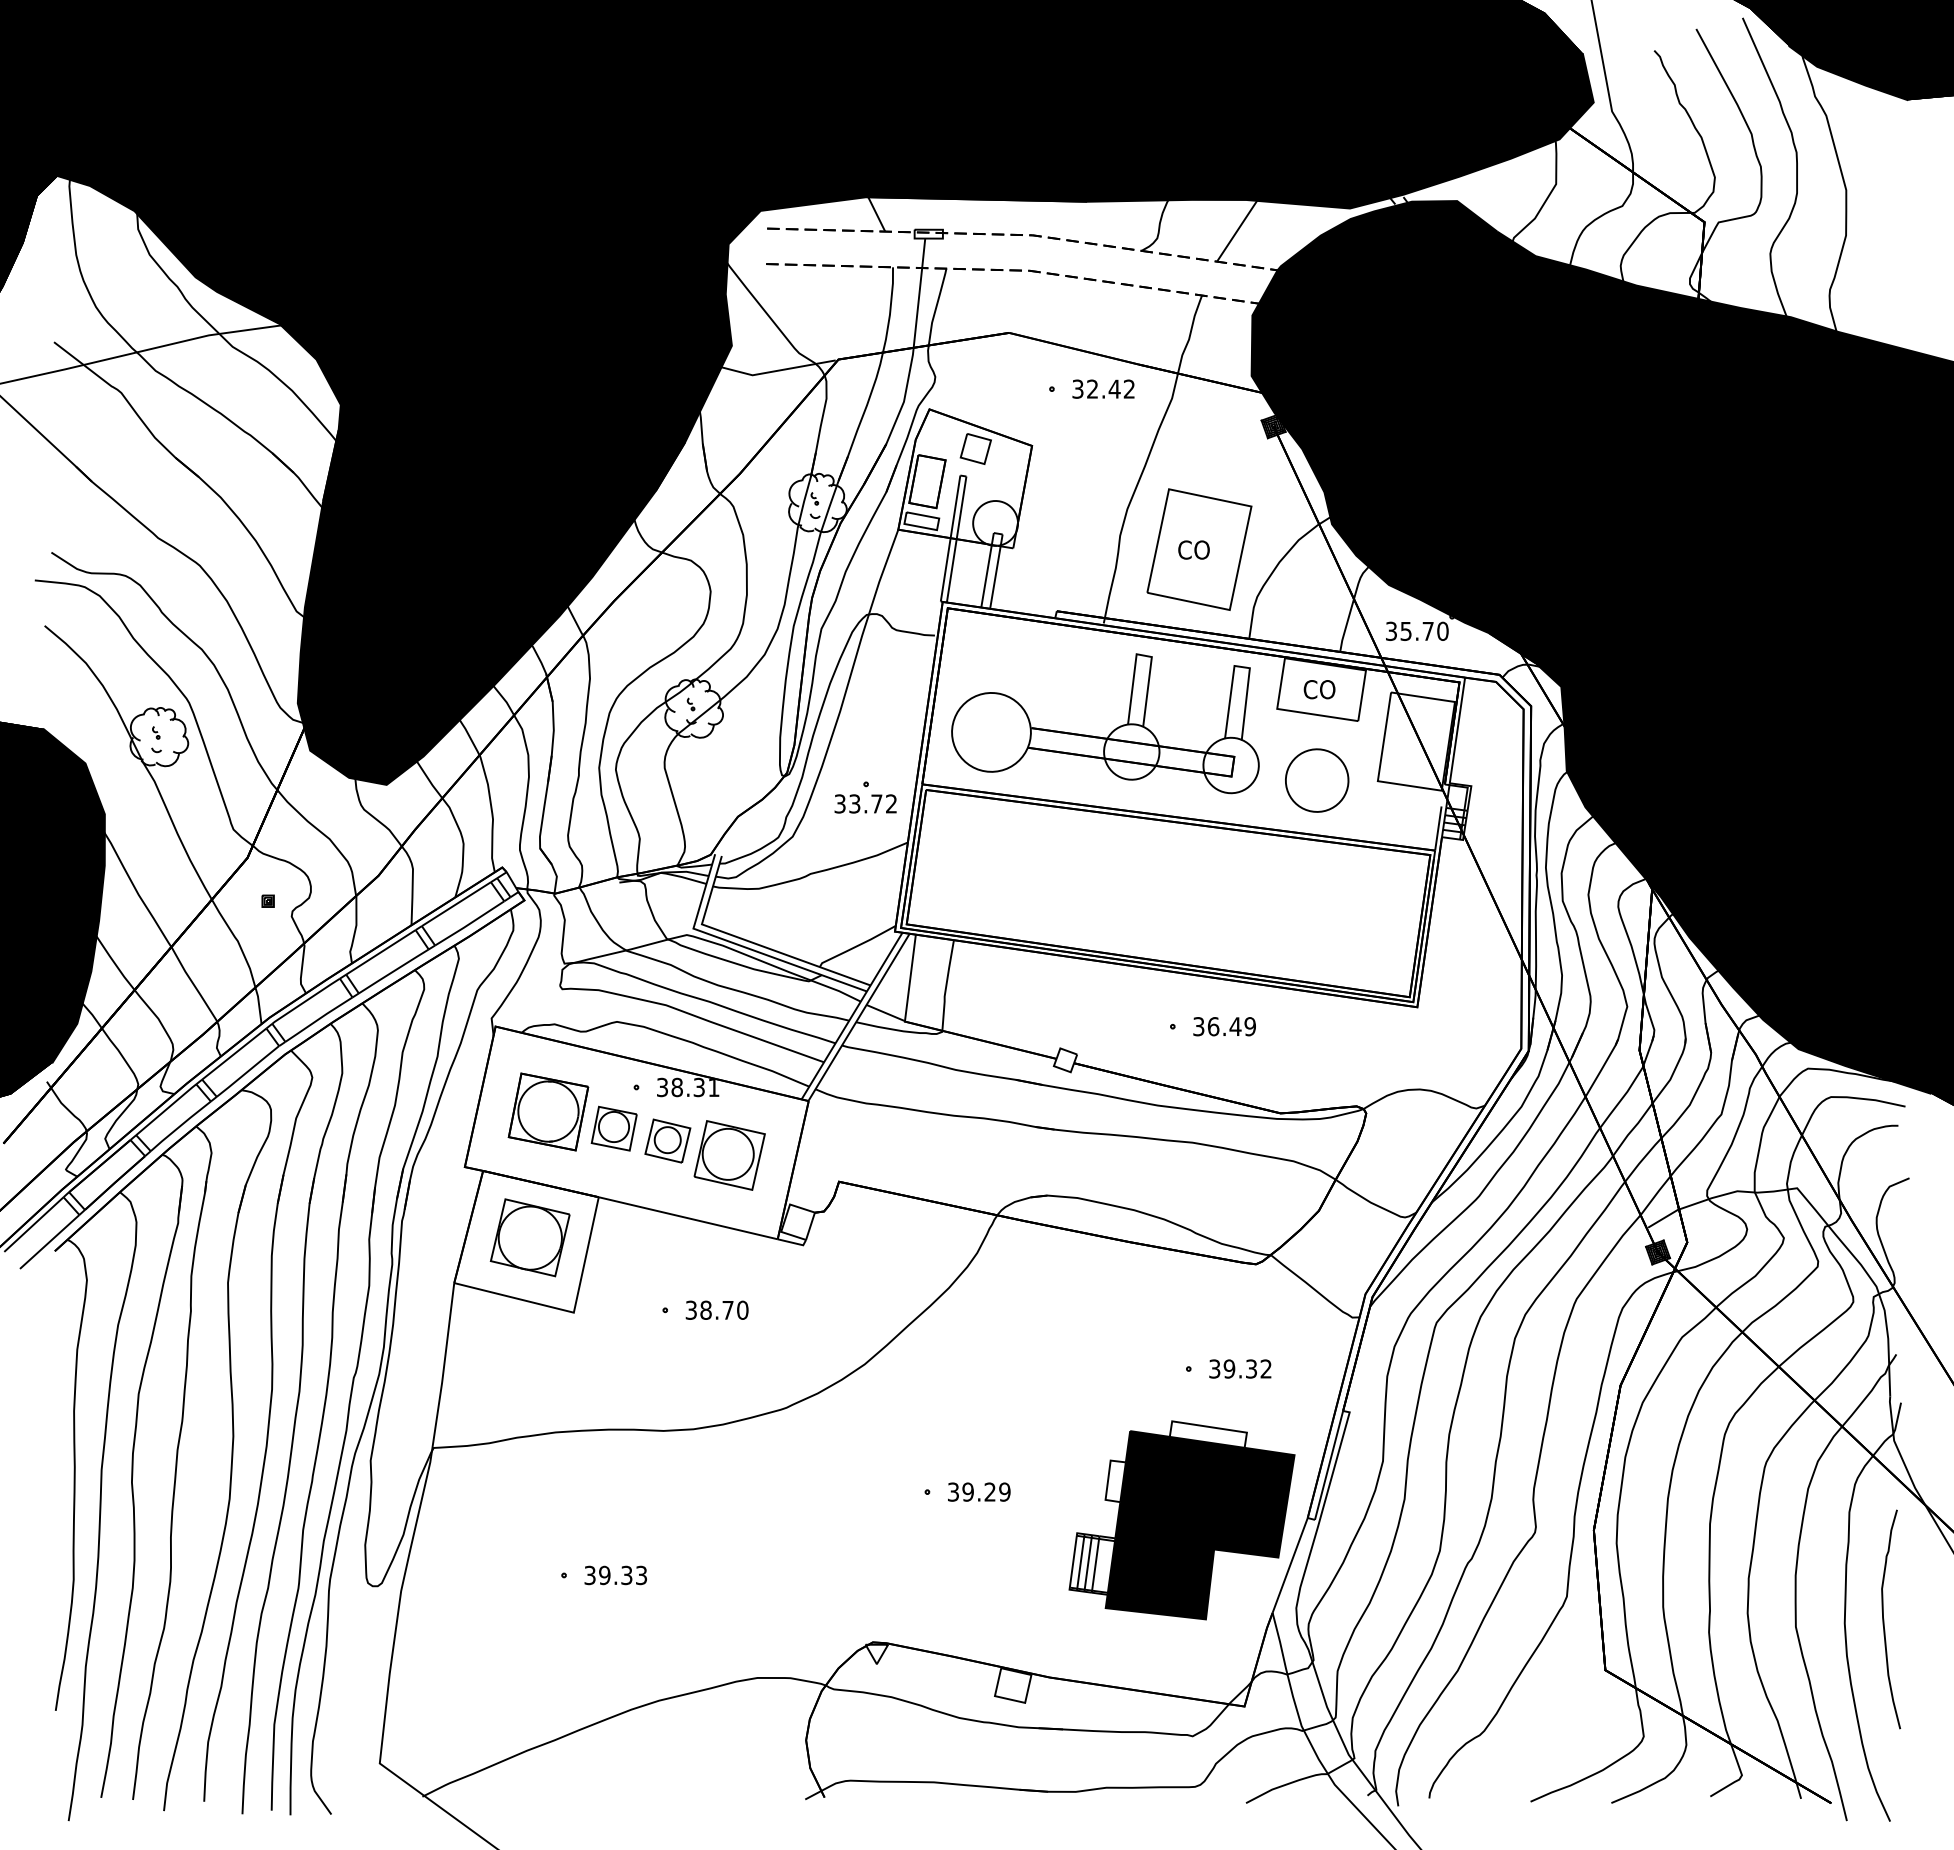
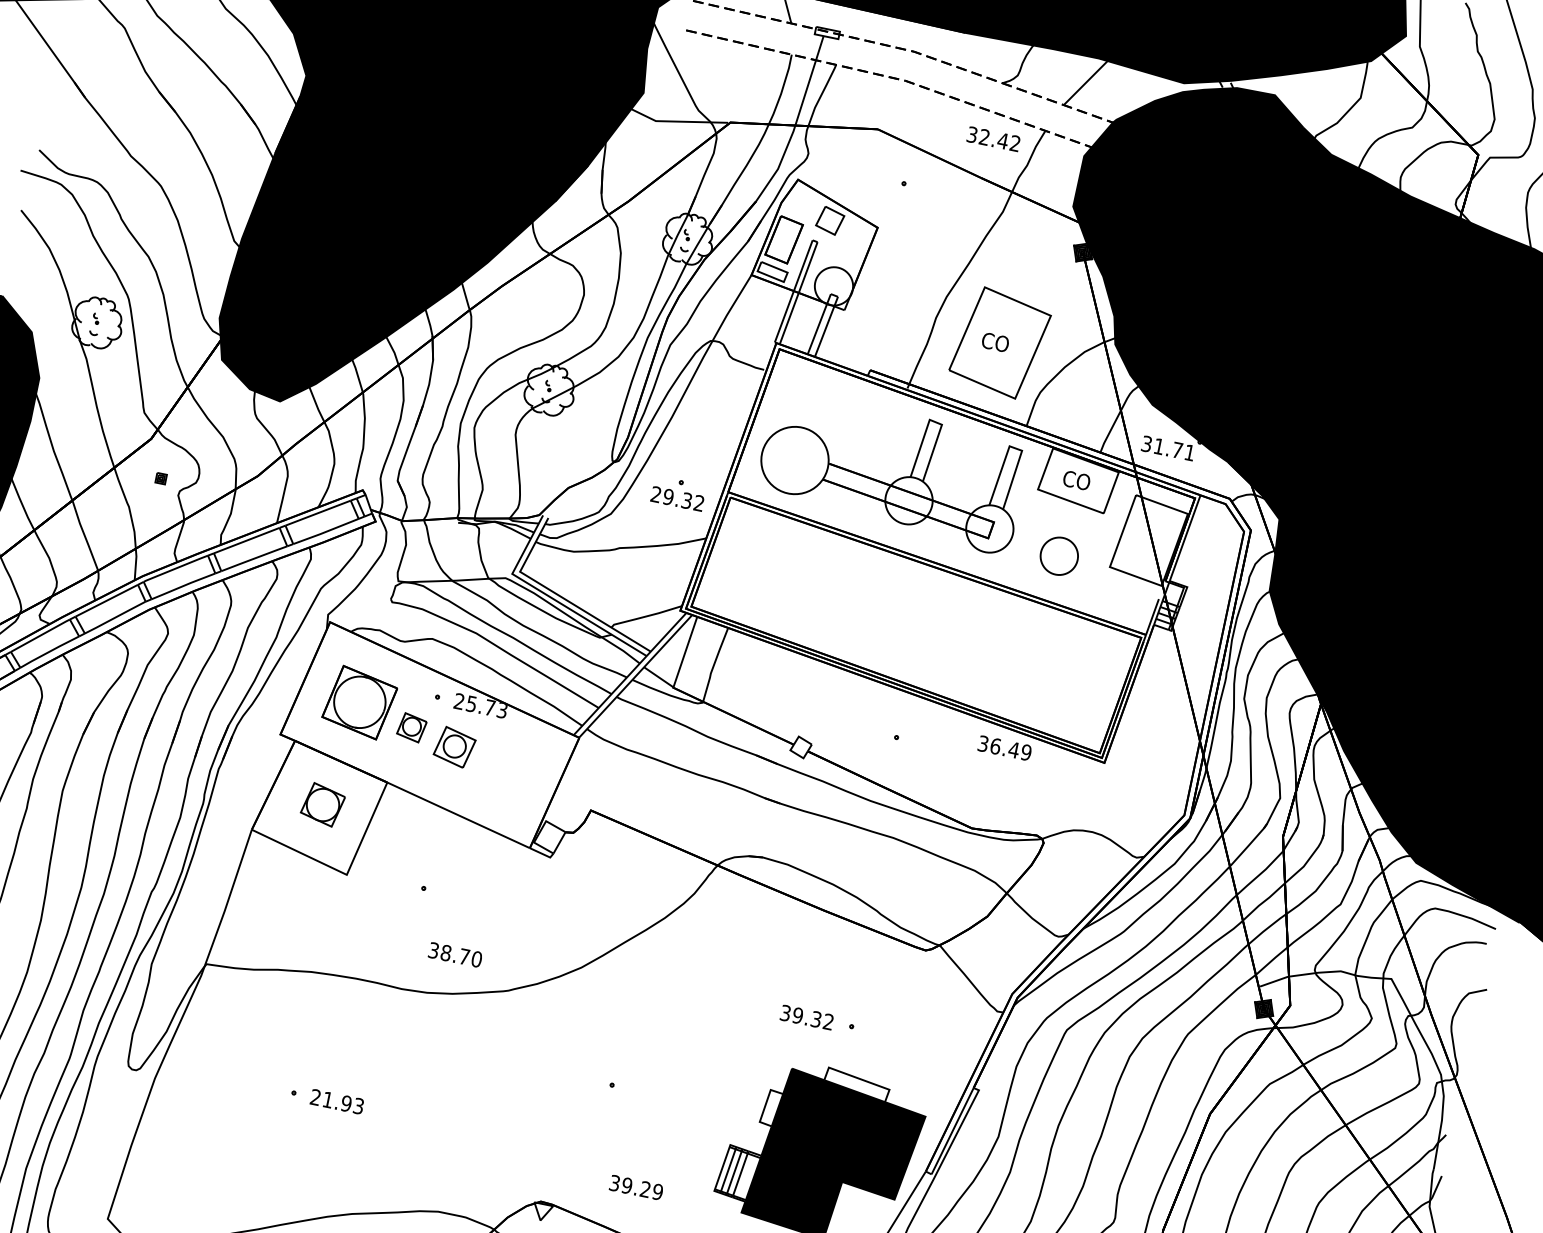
text: (1103, 388) -> (993, 138), moved
text: (1424, 630) -> (1174, 448), 35.70 -> 31.71
part: (1317, 780) -> (1059, 556), size x0.7
text: (858, 803) -> (671, 497), 33.72 -> 29.32
text: (1224, 1026) -> (1004, 748), moved
text: (688, 1087) -> (481, 706), 38.31 -> 25.73
part: (613, 1128) -> (411, 727), size x0.7
part: (729, 1155) -> (503, 769), removed
part: (529, 1237) -> (322, 804), size x0.6
text: (716, 1309) -> (454, 954), moved
text: (1240, 1368) -> (807, 1017), moved
text: (979, 1491) -> (636, 1187), moved
text: (608, 1575) -> (331, 1100), 39.33 -> 21.93

